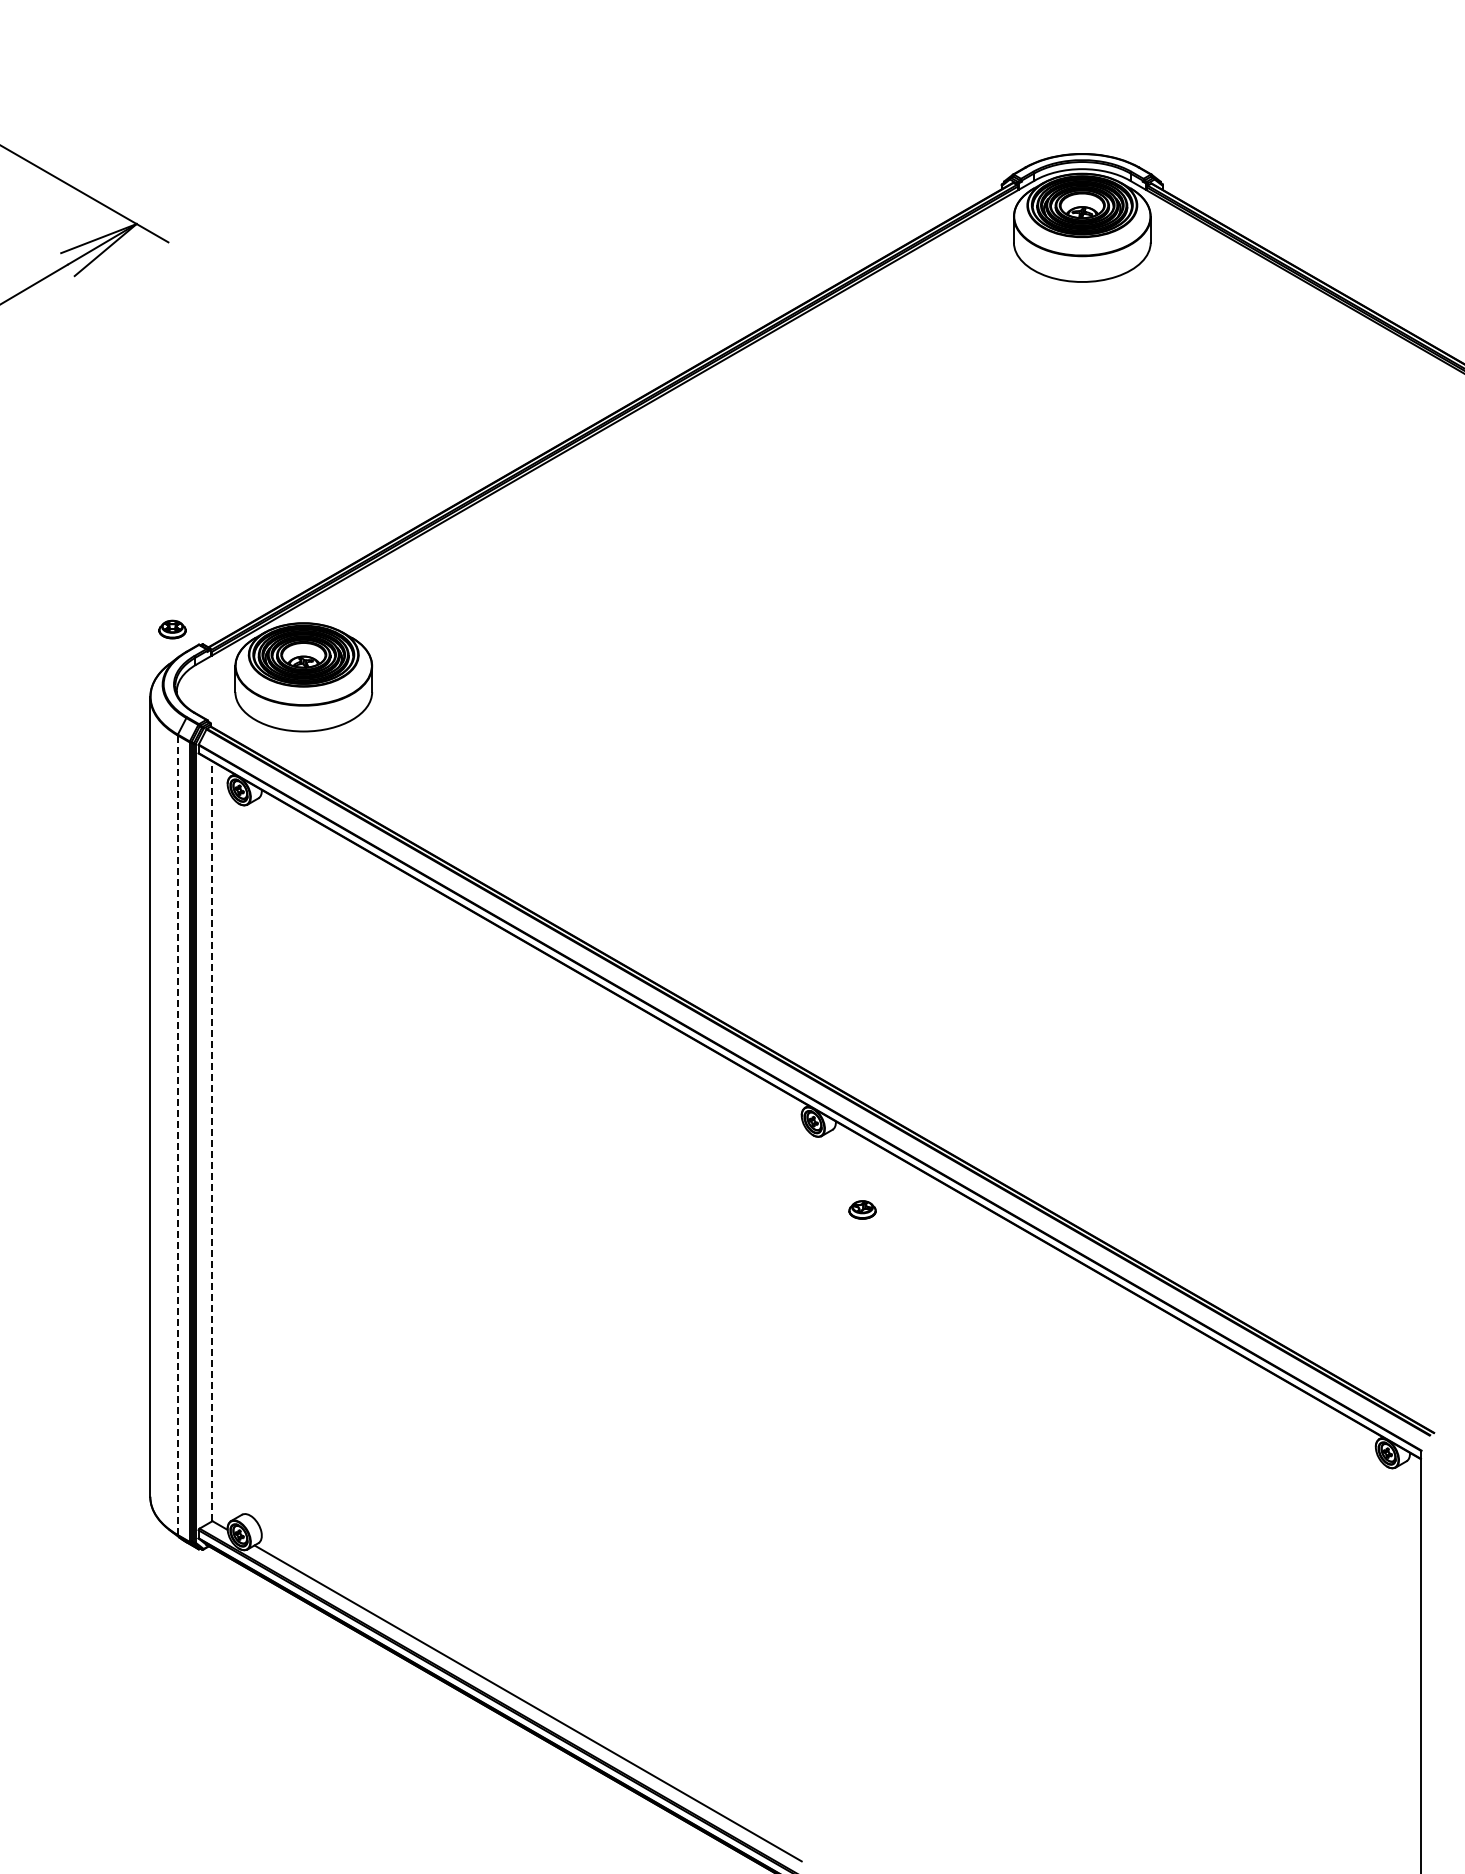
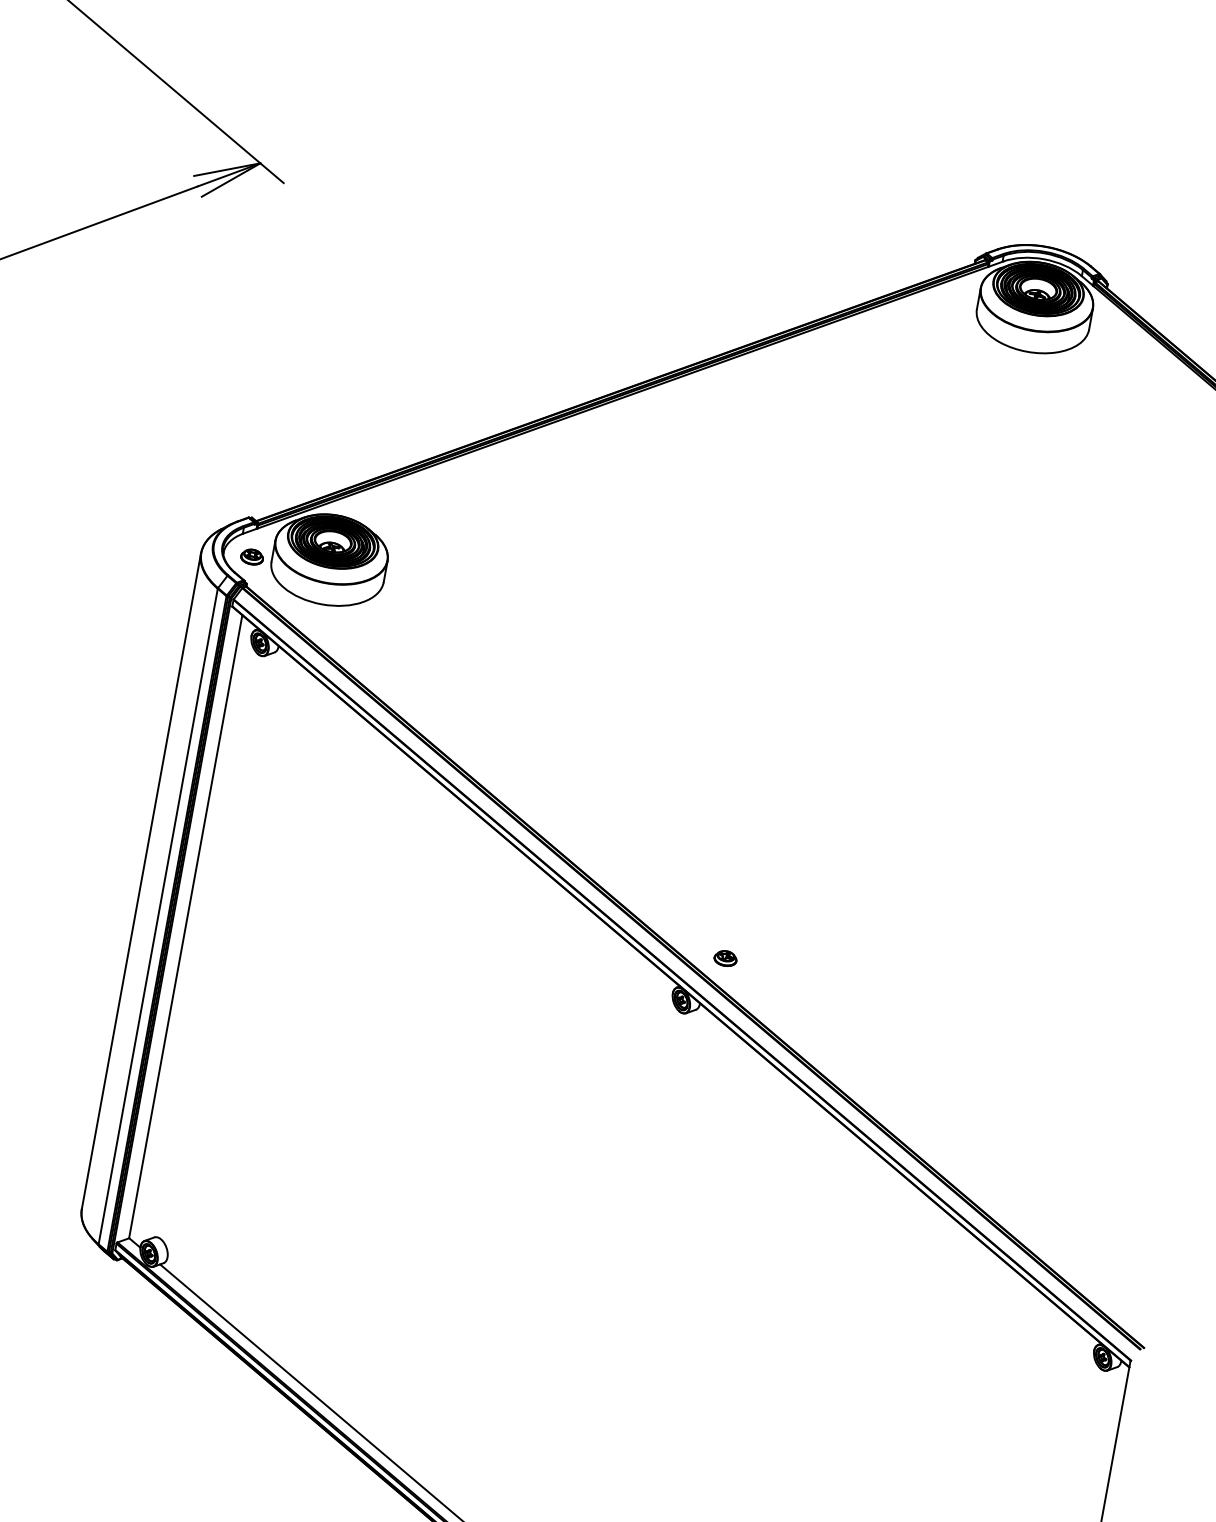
part: (172, 629) -> (252, 556), moved
line: (177, 1135) -> (158, 916), dashed -> solid
line: (212, 1141) -> (185, 926), dashed -> solid
part: (862, 1209) -> (725, 958), moved

